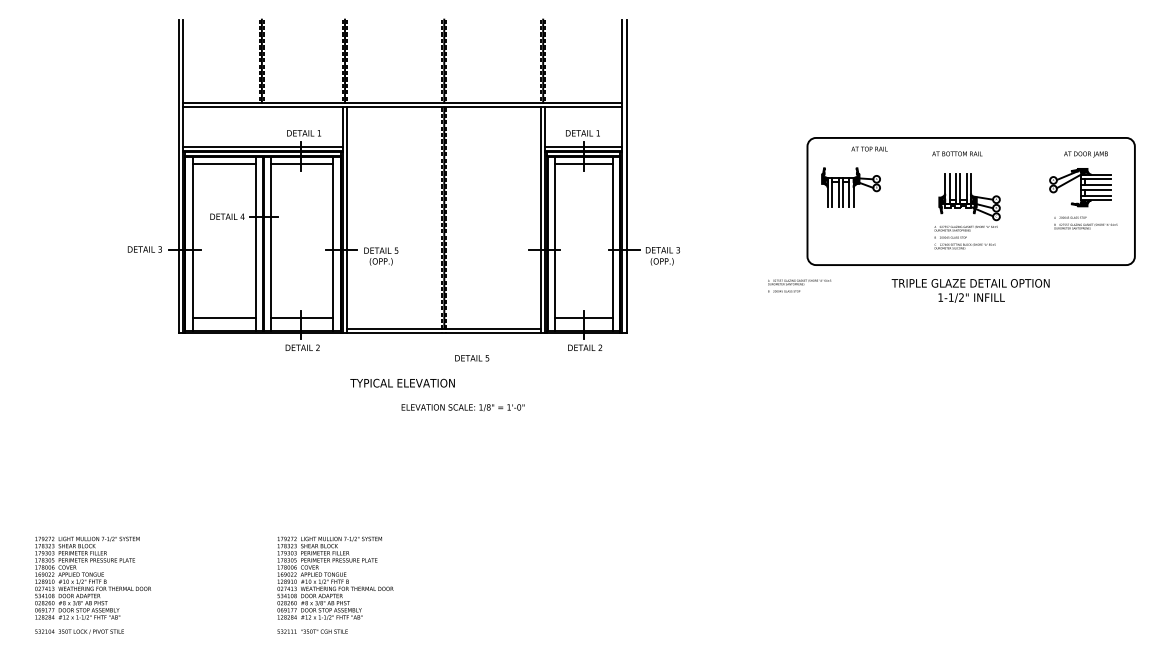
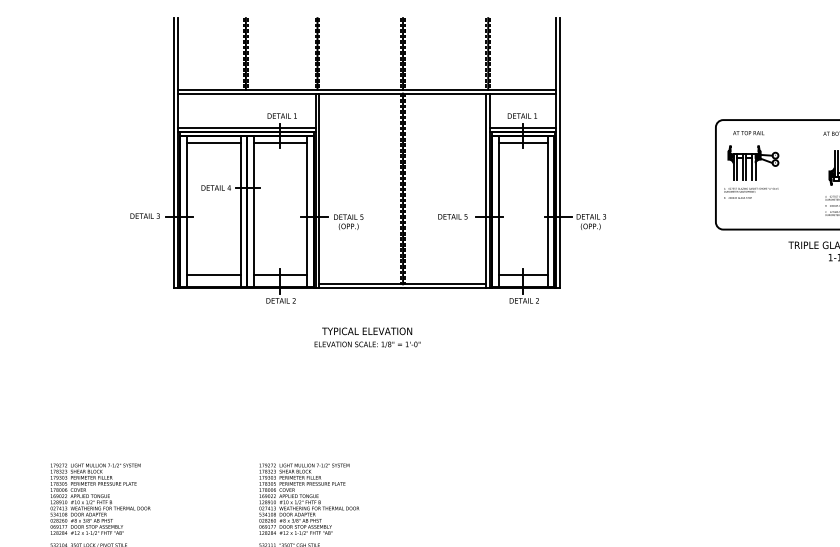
text: (869, 148) -> (748, 132), moved
text: (799, 285) -> (751, 192), moved
text: (472, 358) -> (453, 217), moved
text: (462, 407) -> (367, 344), moved

